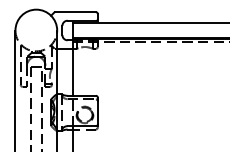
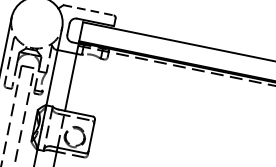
line: (75, 12) -> (88, 10), solid -> dashed

